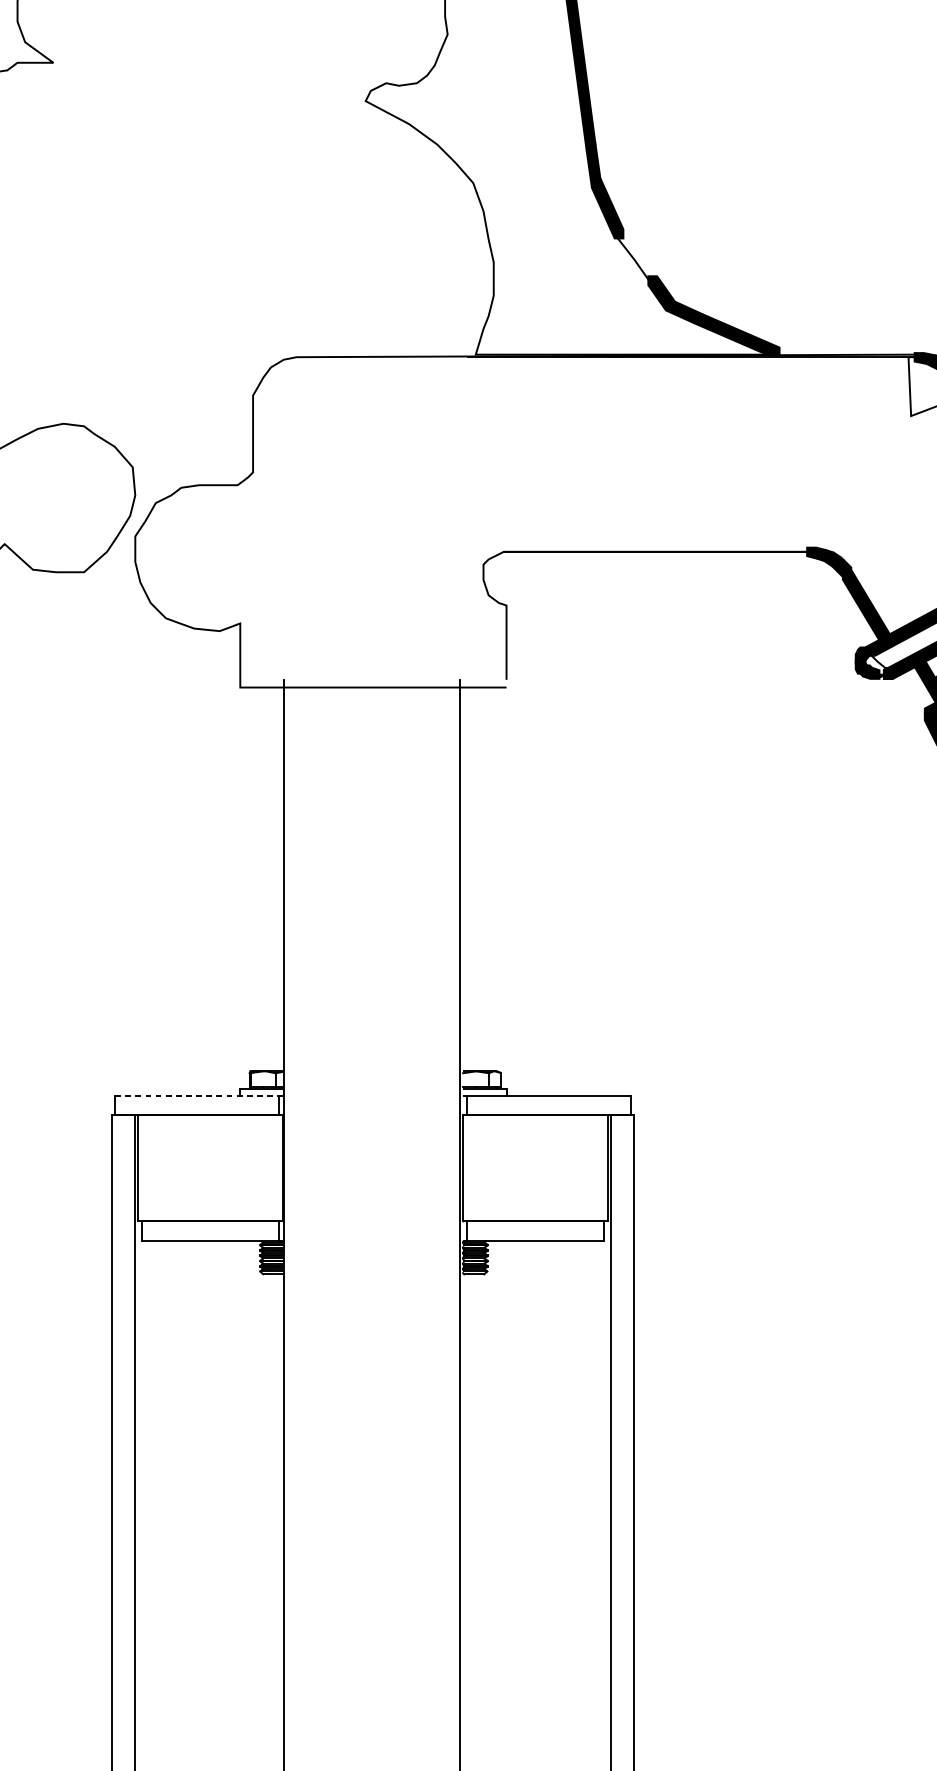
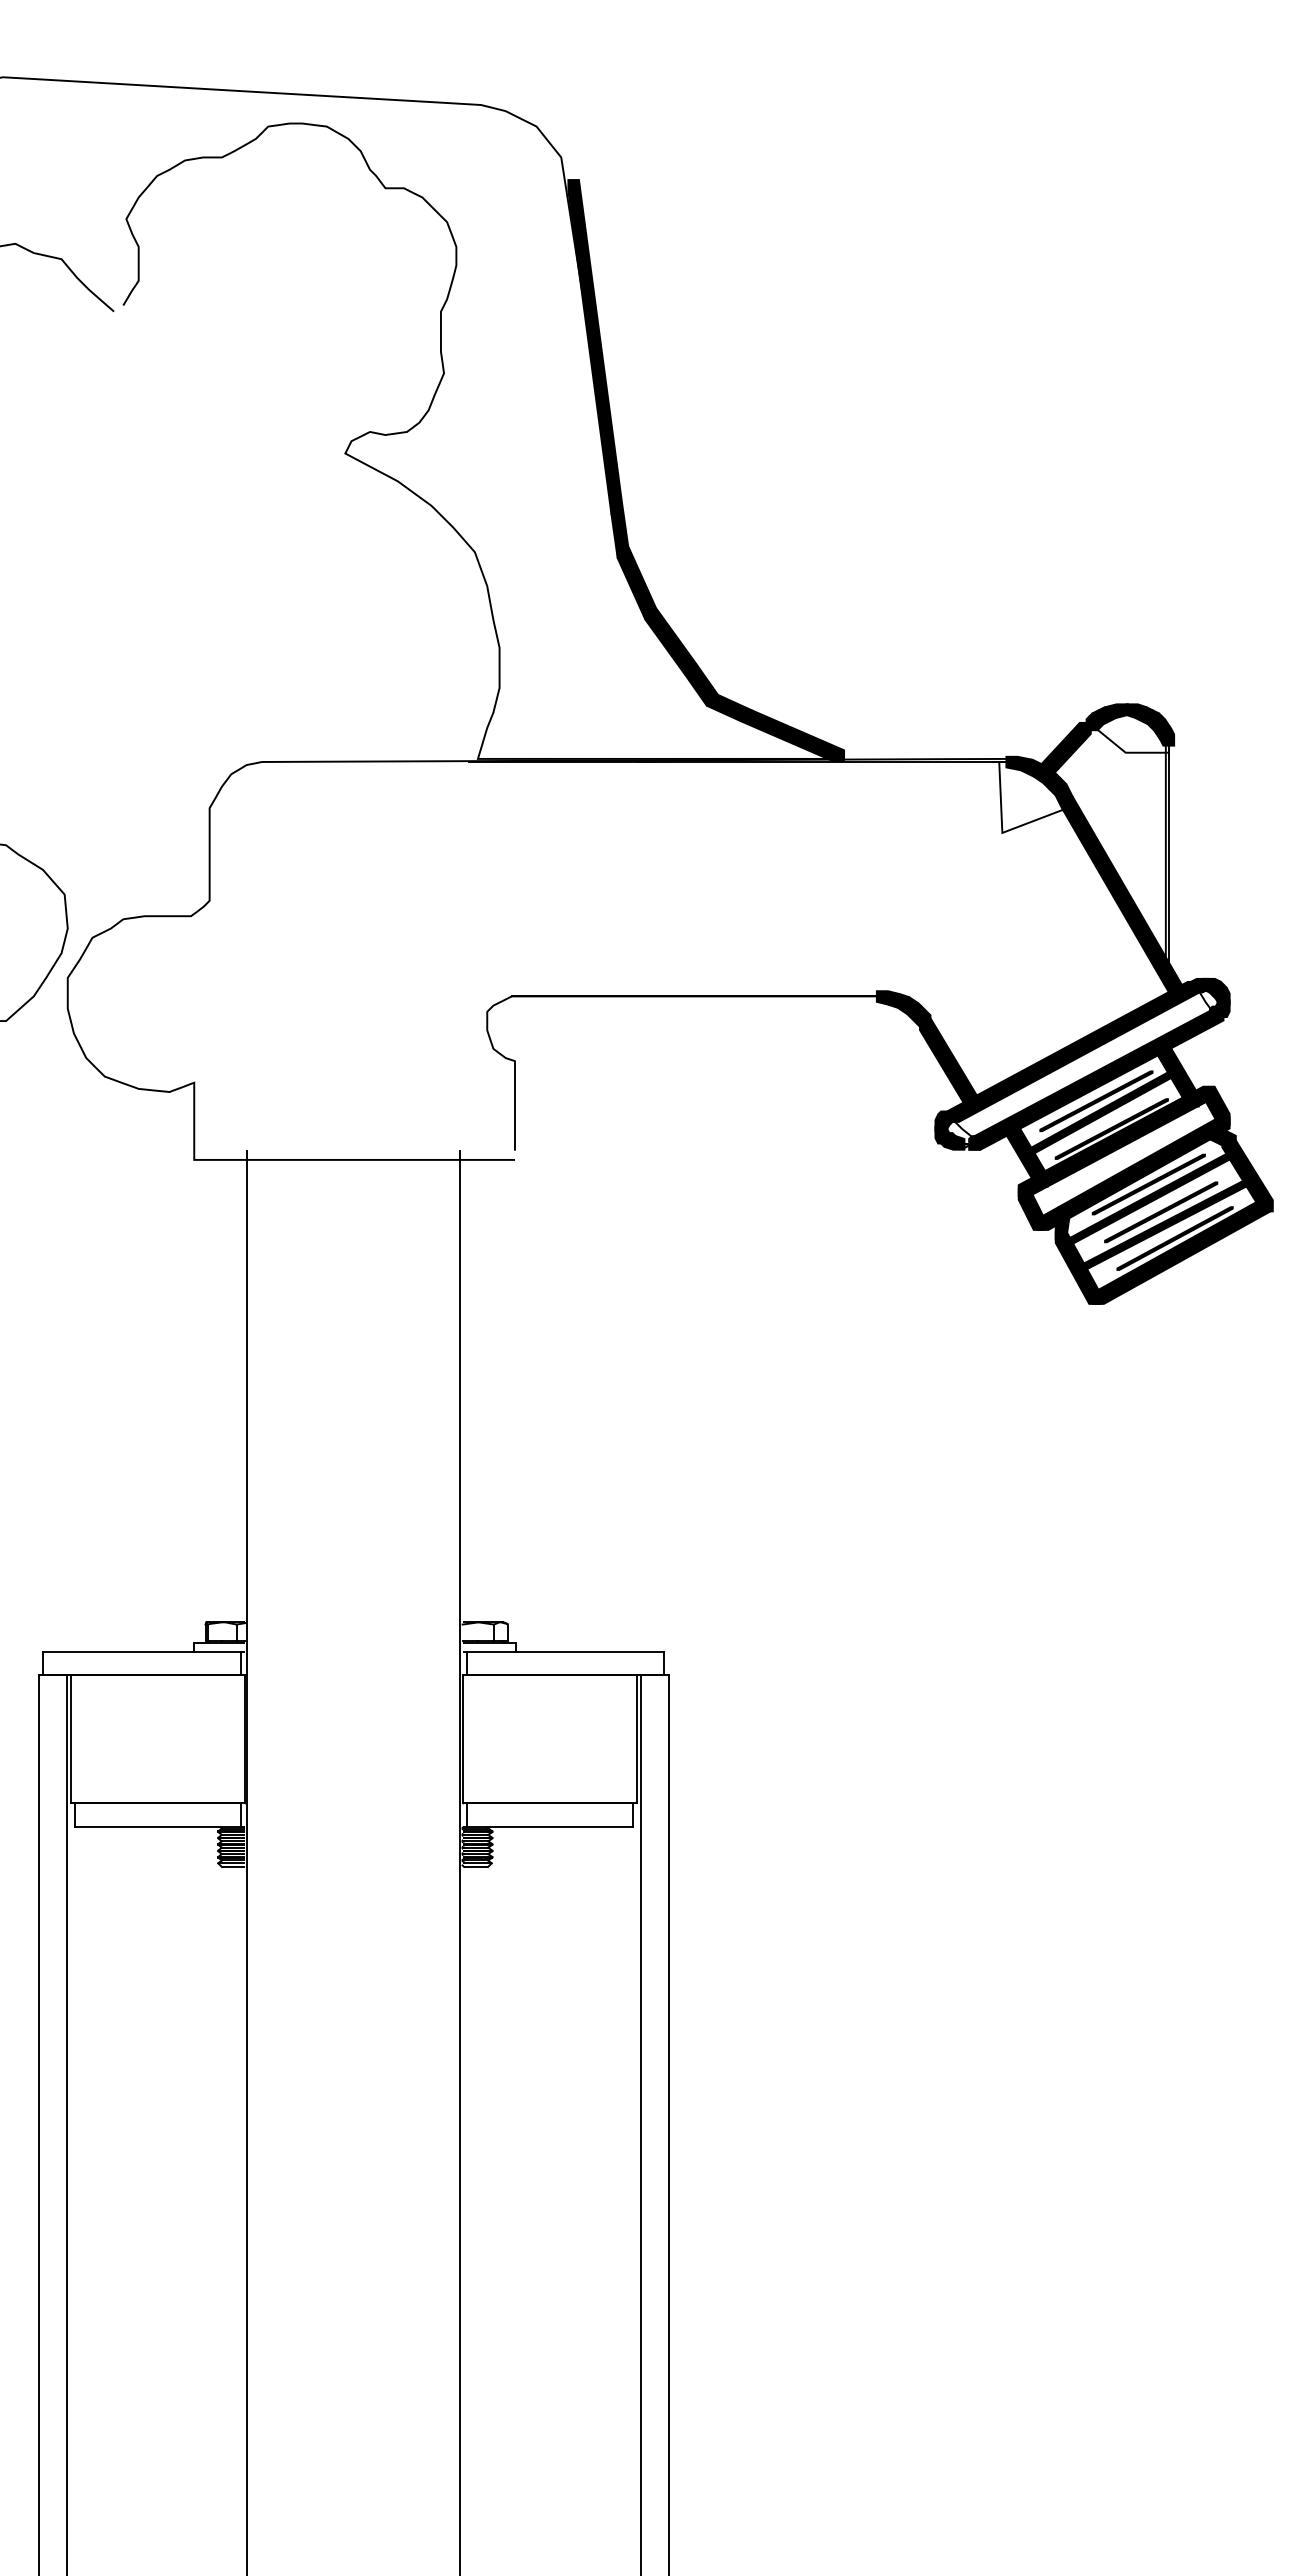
fill: (635, 257) -> (670, 641), added
line: (197, 1095) -> (142, 1651), dashed -> solid

